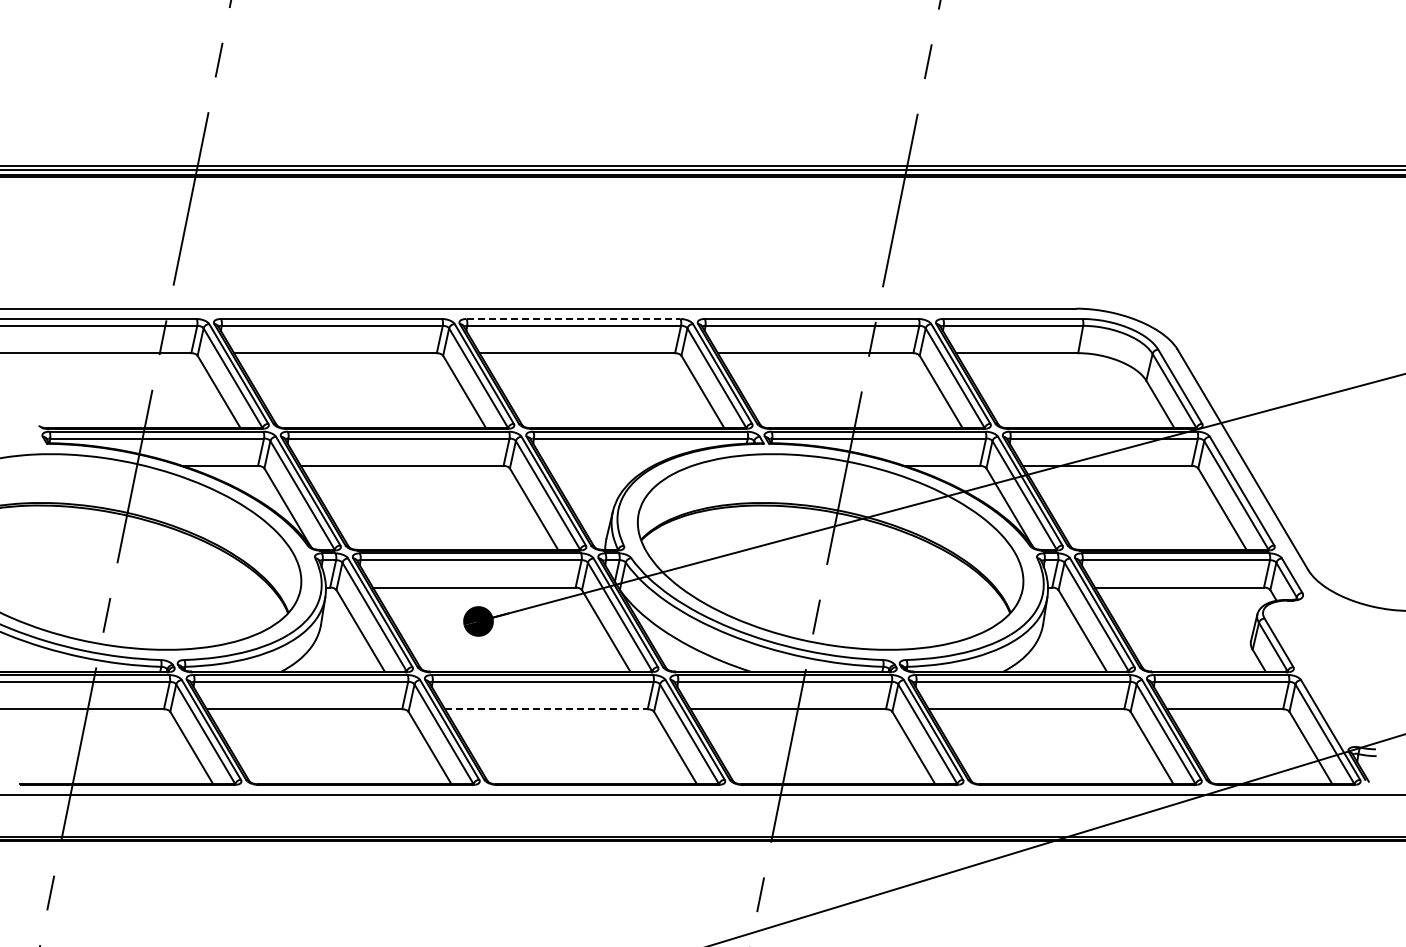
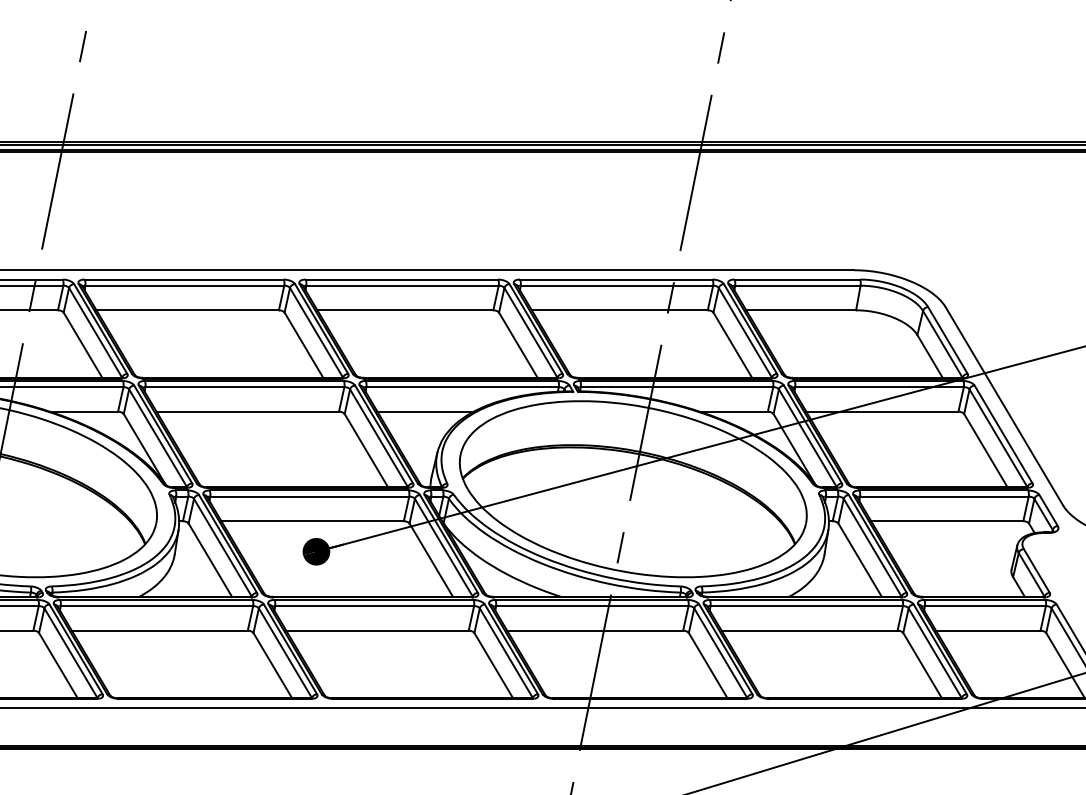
line: (573, 319) -> (401, 280), dashed -> solid
line: (599, 465) -> (425, 411), added
line: (546, 709) -> (377, 630), dashed -> solid

